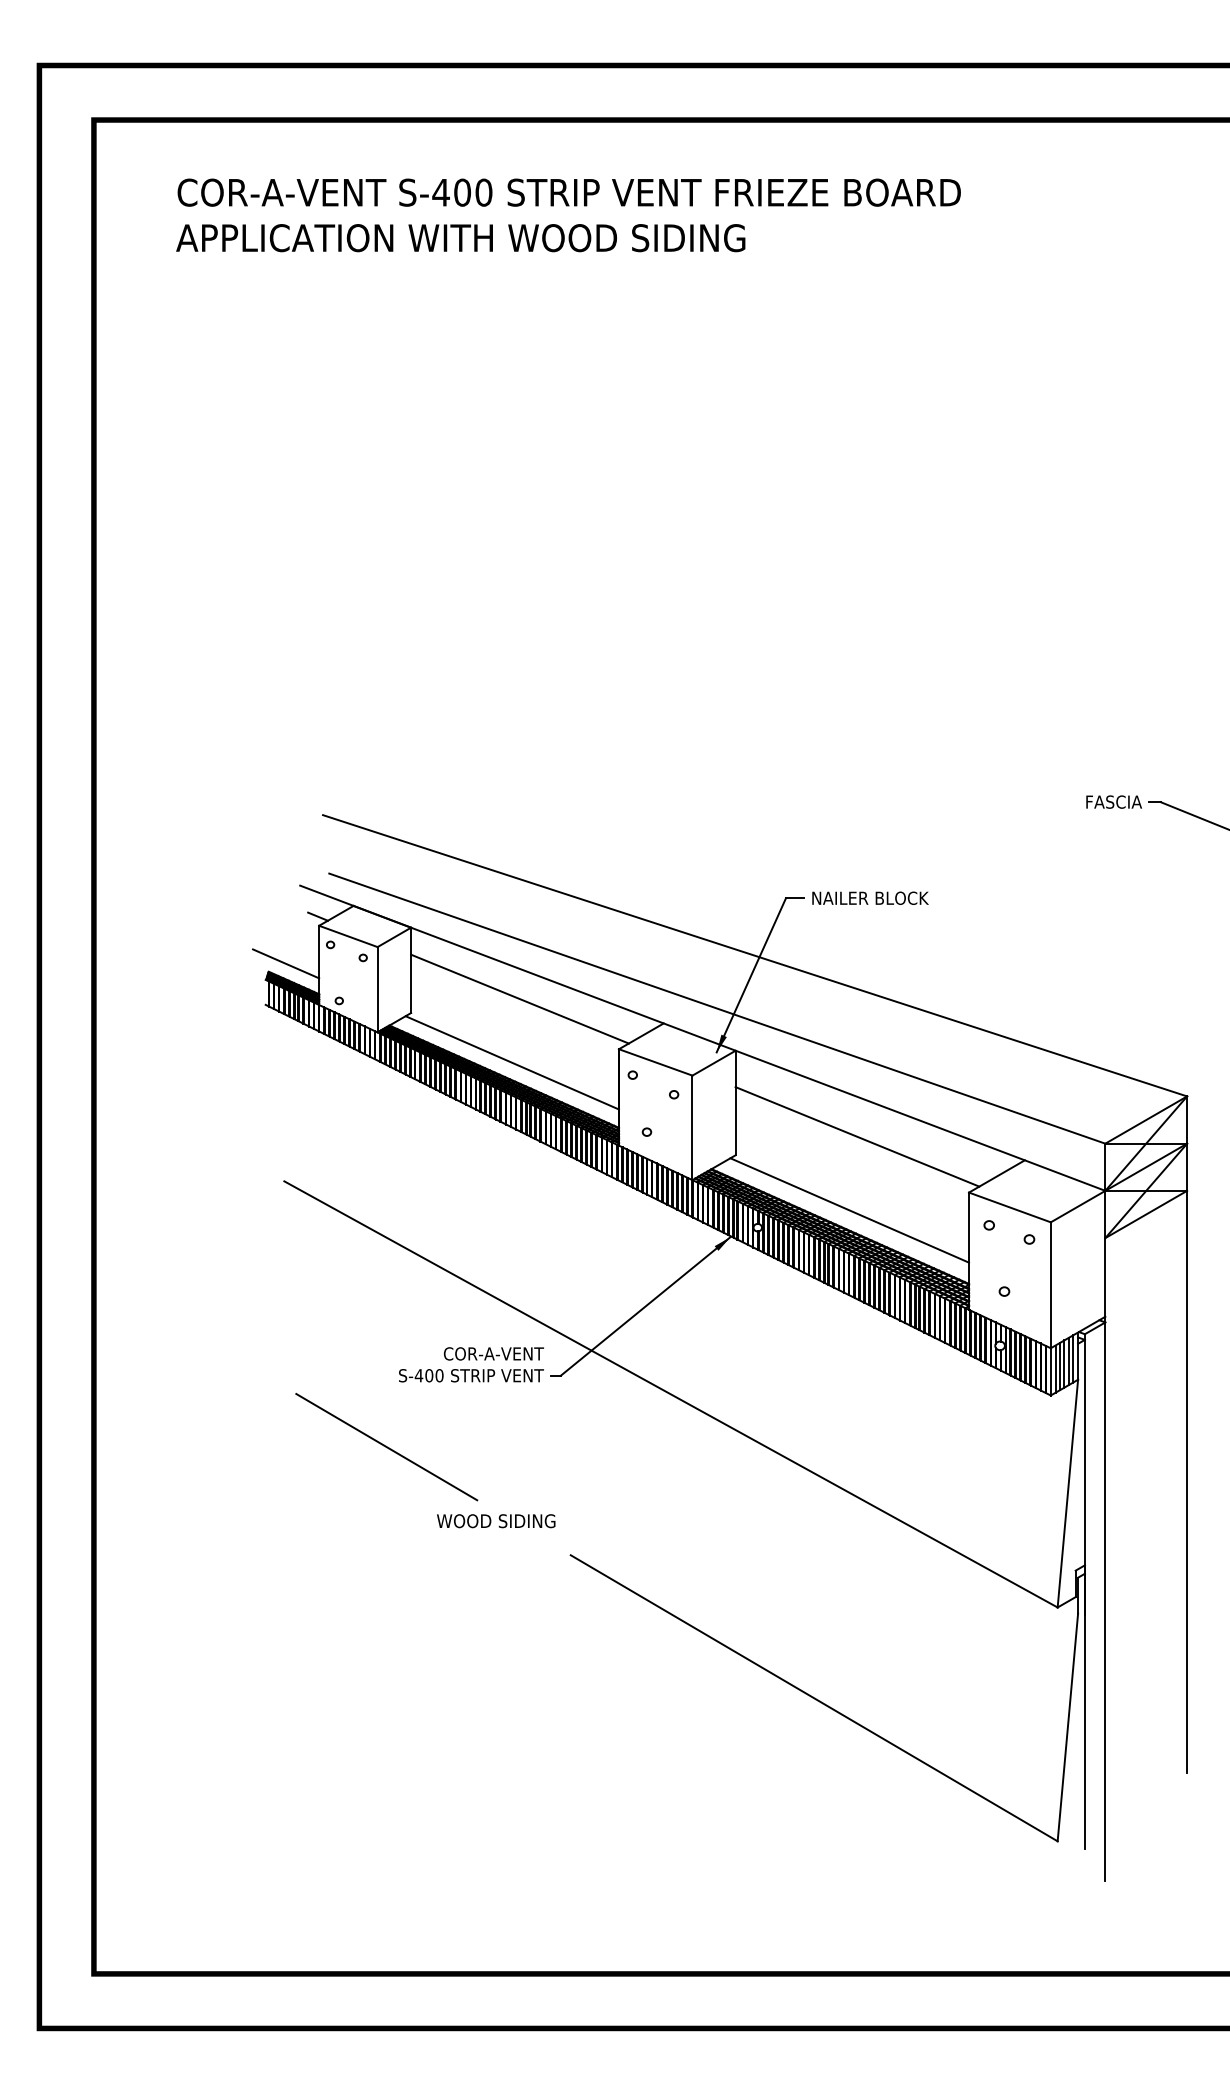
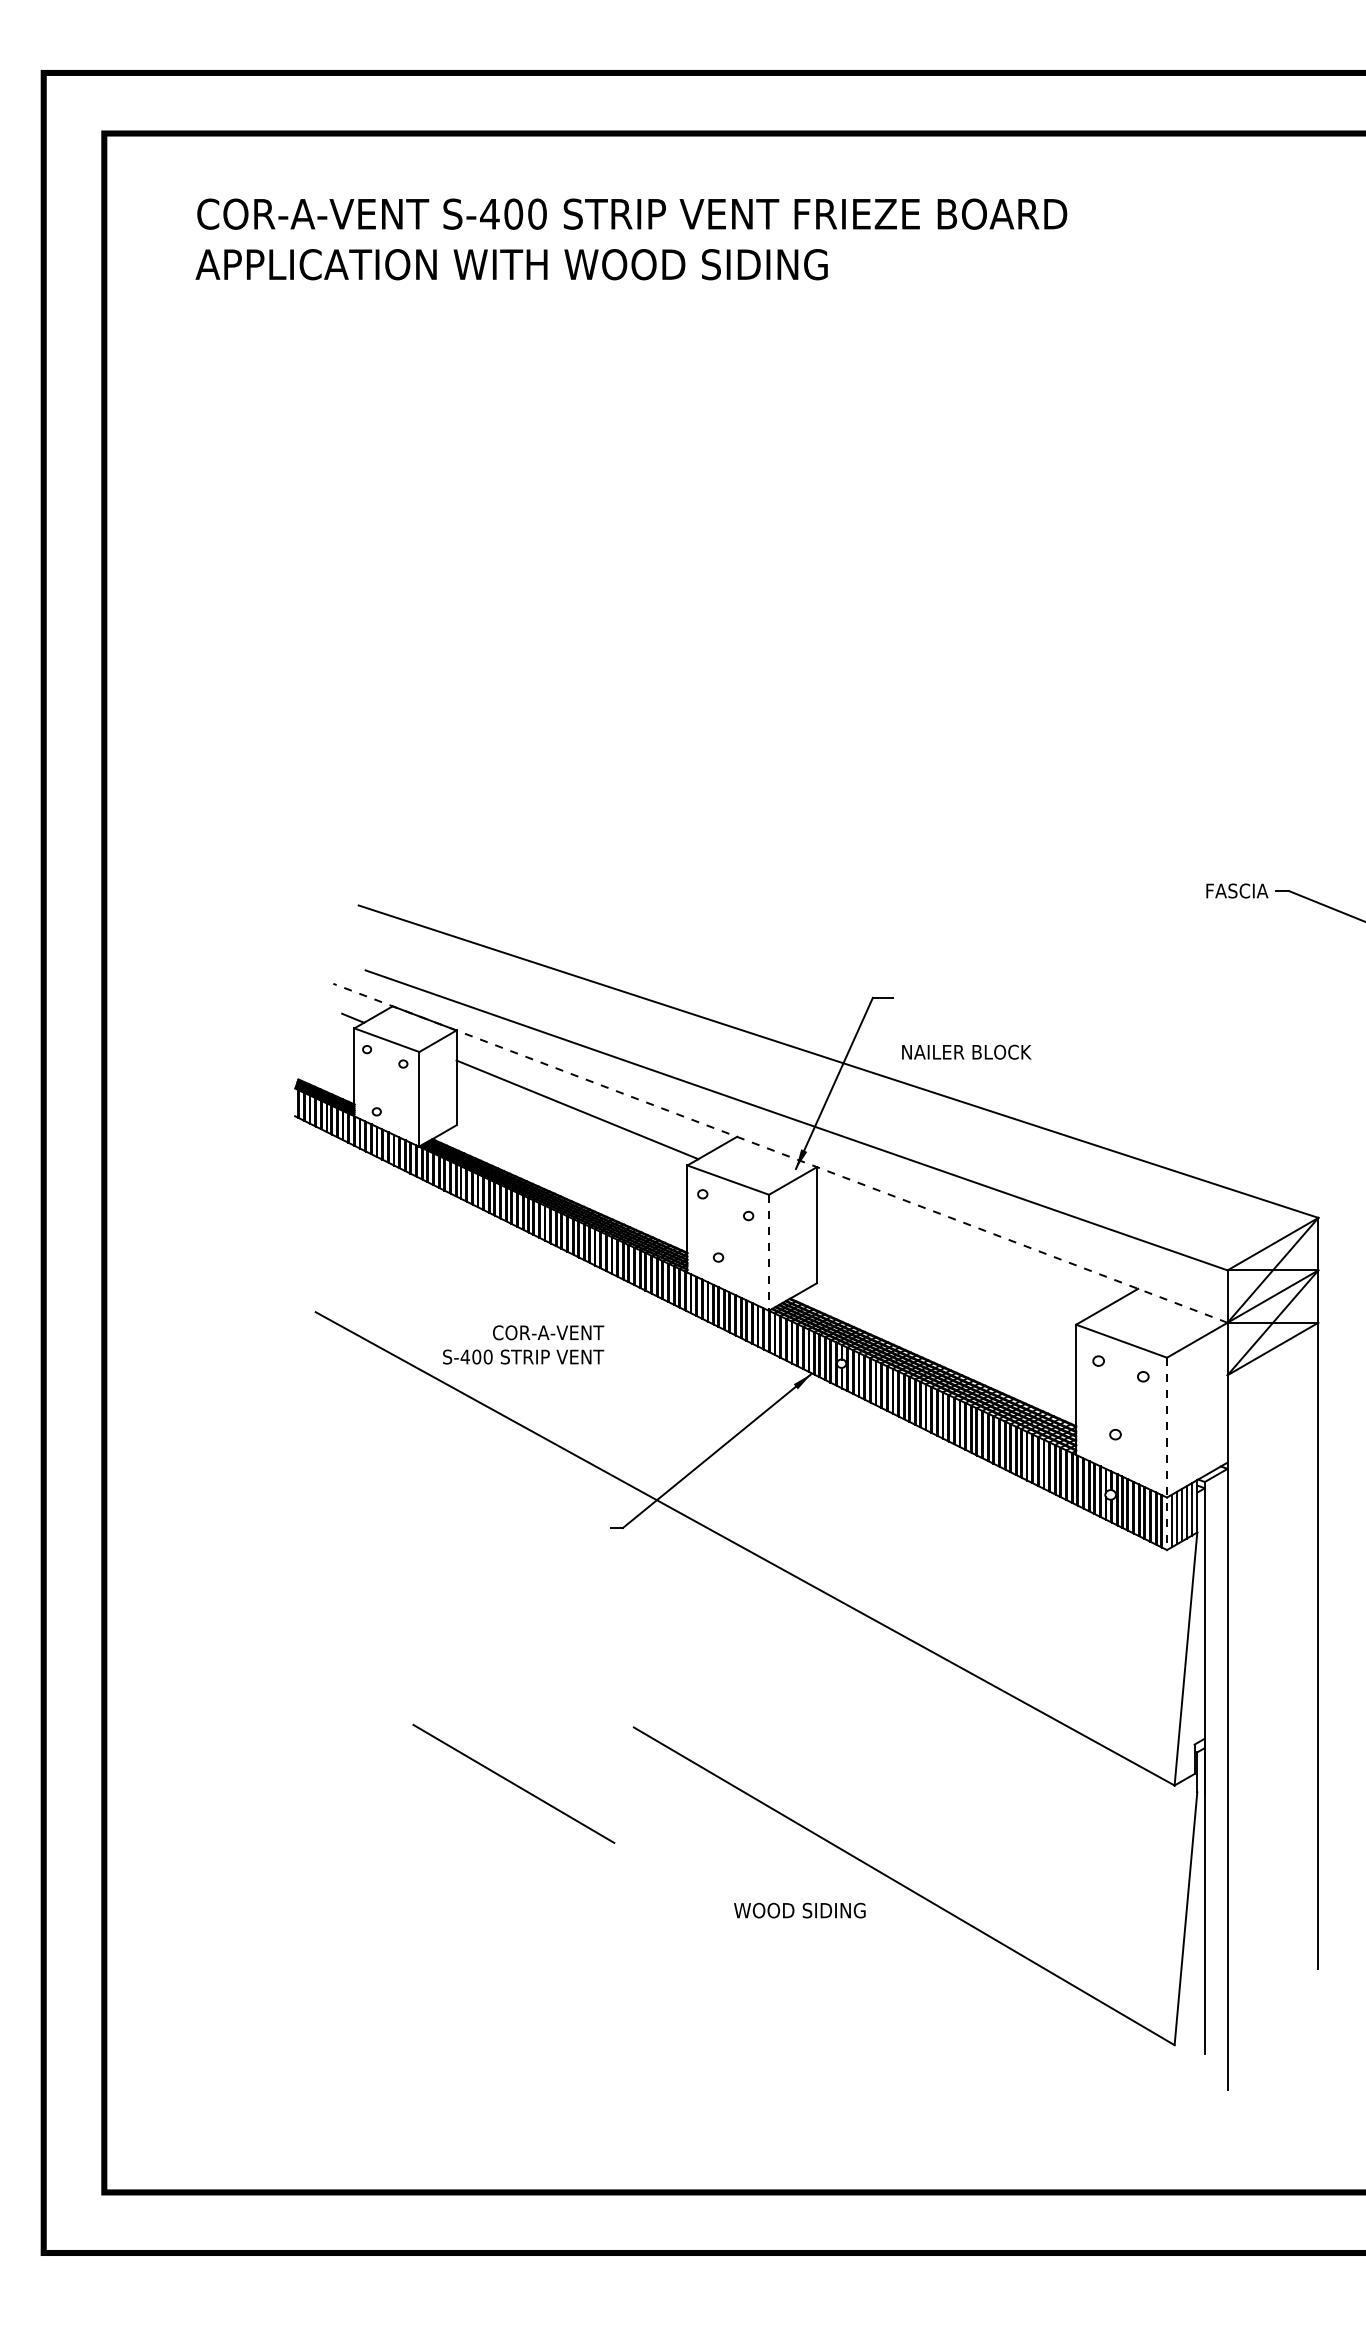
text: (870, 897) -> (966, 1051), moved
line: (286, 963) -> (318, 1070), removed
line: (702, 1038) -> (780, 1153), solid -> dashed
line: (511, 1062) -> (568, 1180), removed
line: (692, 1128) -> (769, 1253), solid -> dashed
line: (857, 1136) -> (952, 1262), removed
line: (849, 1210) -> (943, 1344), removed
line: (1050, 1308) -> (1166, 1453), solid -> dashed
text: (471, 1364) -> (523, 1344), moved
line: (386, 1447) -> (513, 1784), moved
text: (496, 1521) -> (800, 1910), moved

